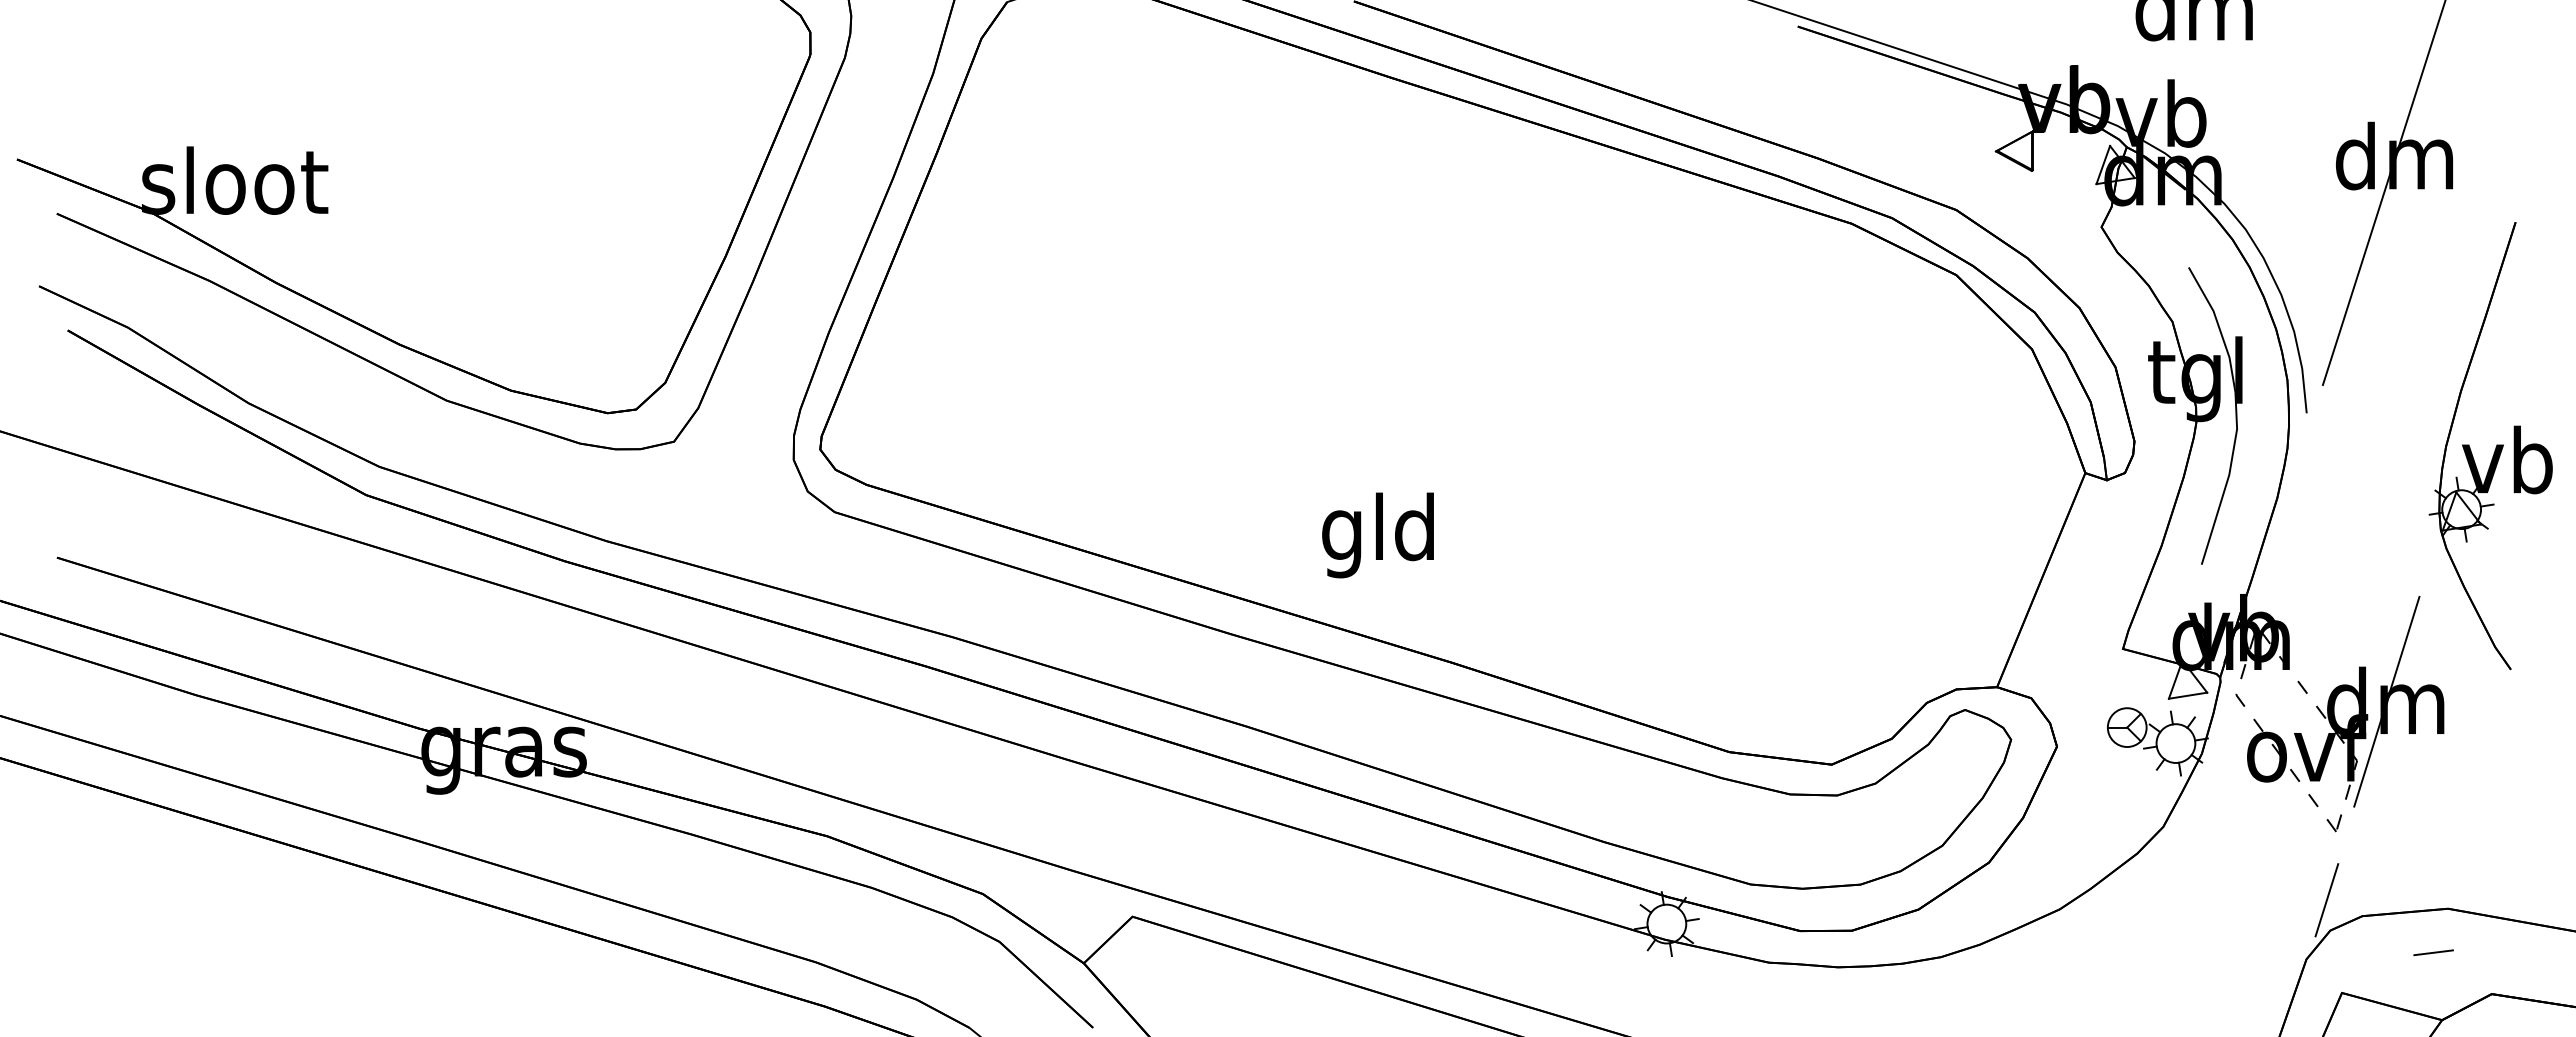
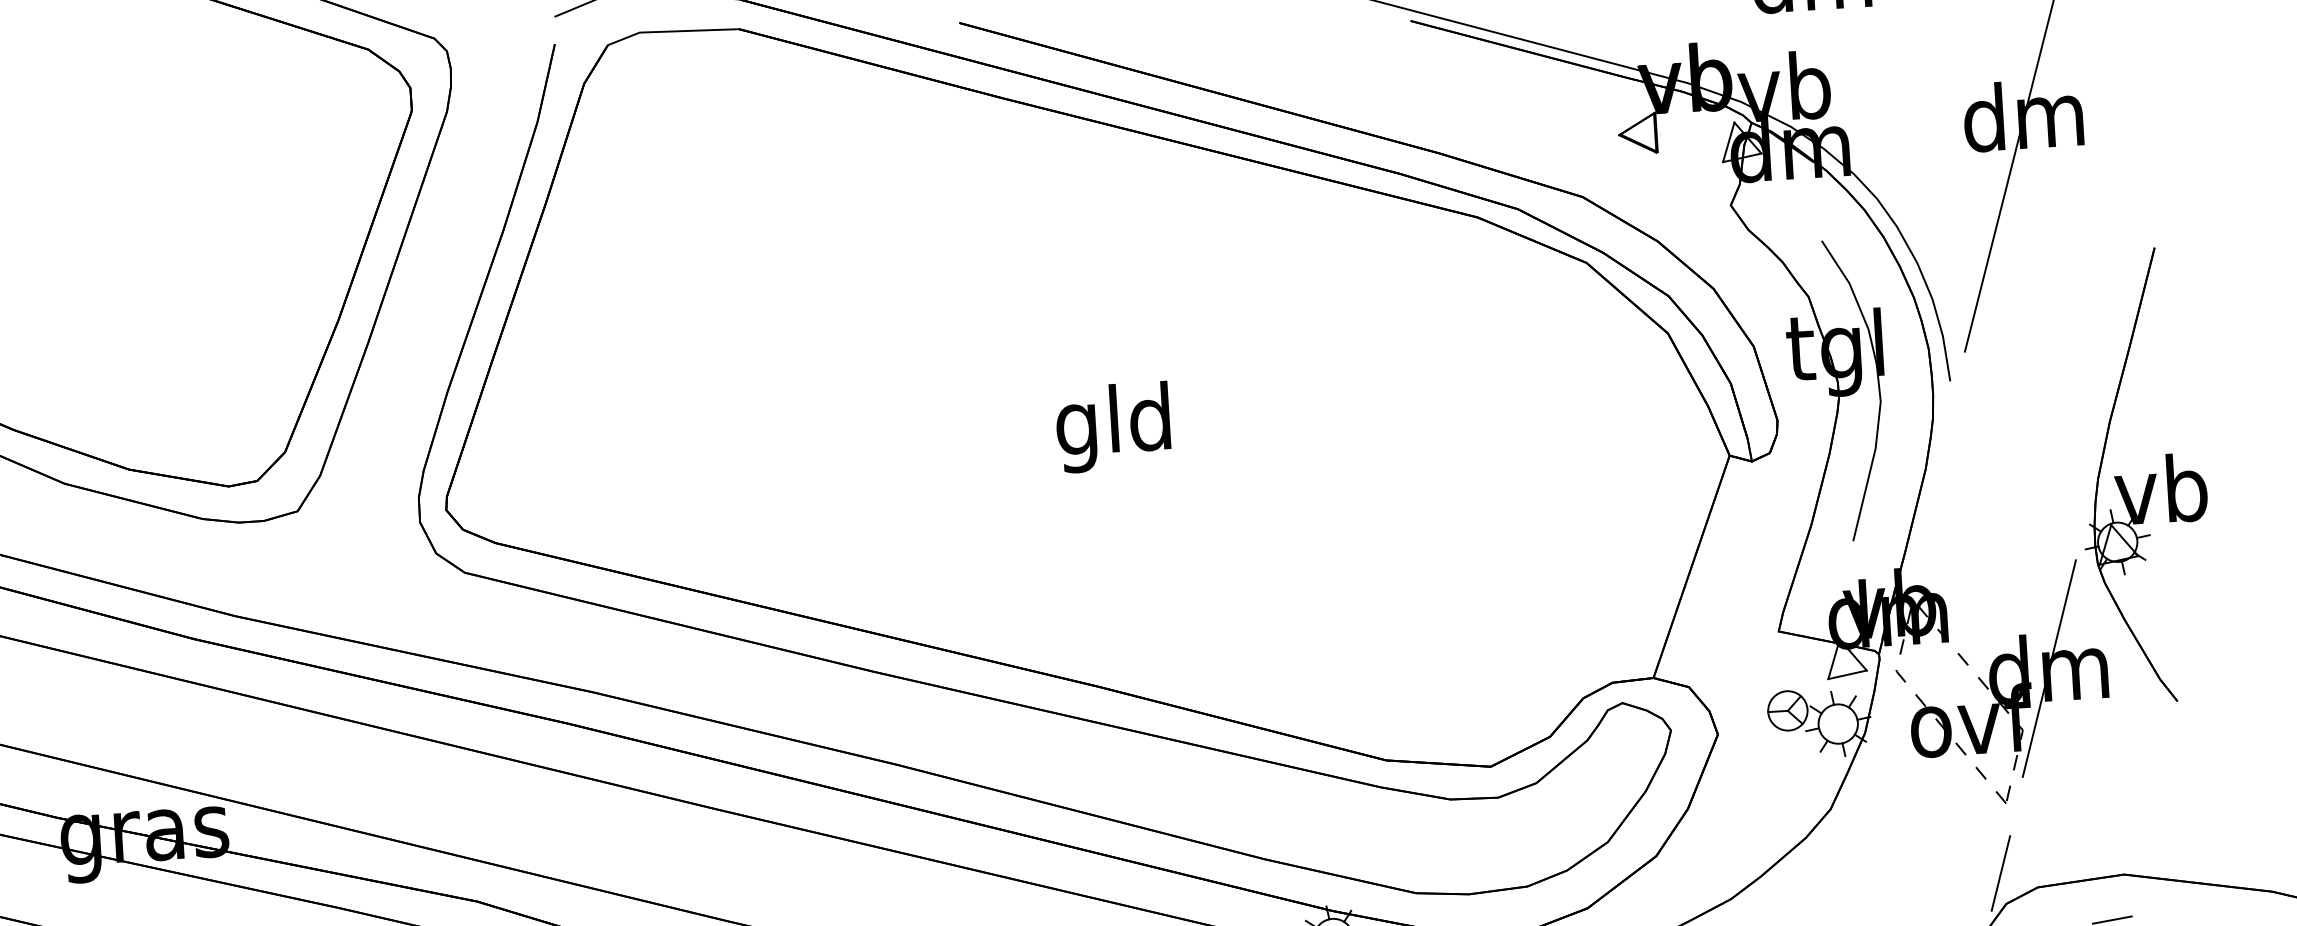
part: (2490, 446) -> (2143, 476), moved
text: (1377, 535) -> (1112, 427), moved

